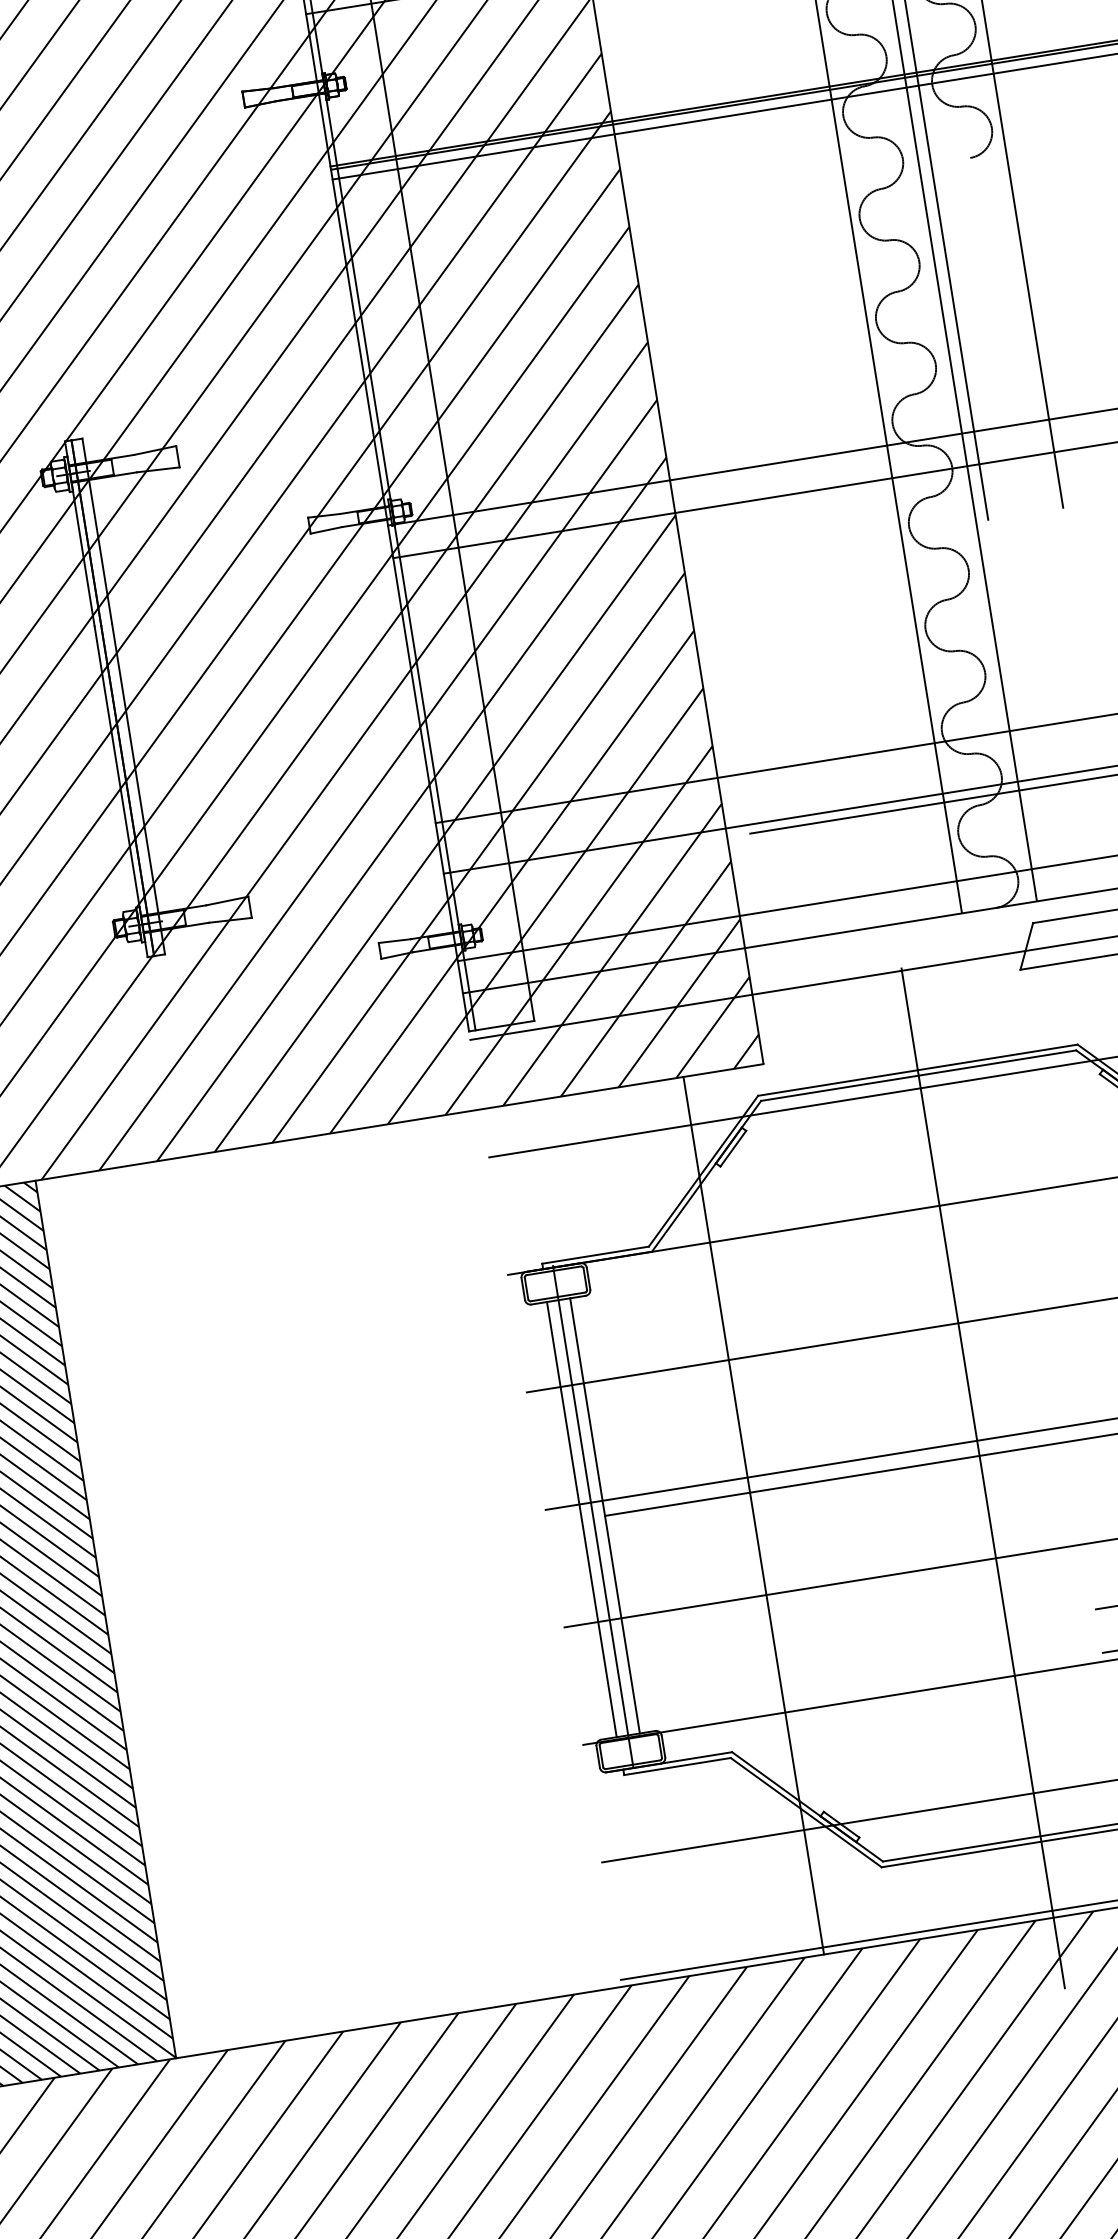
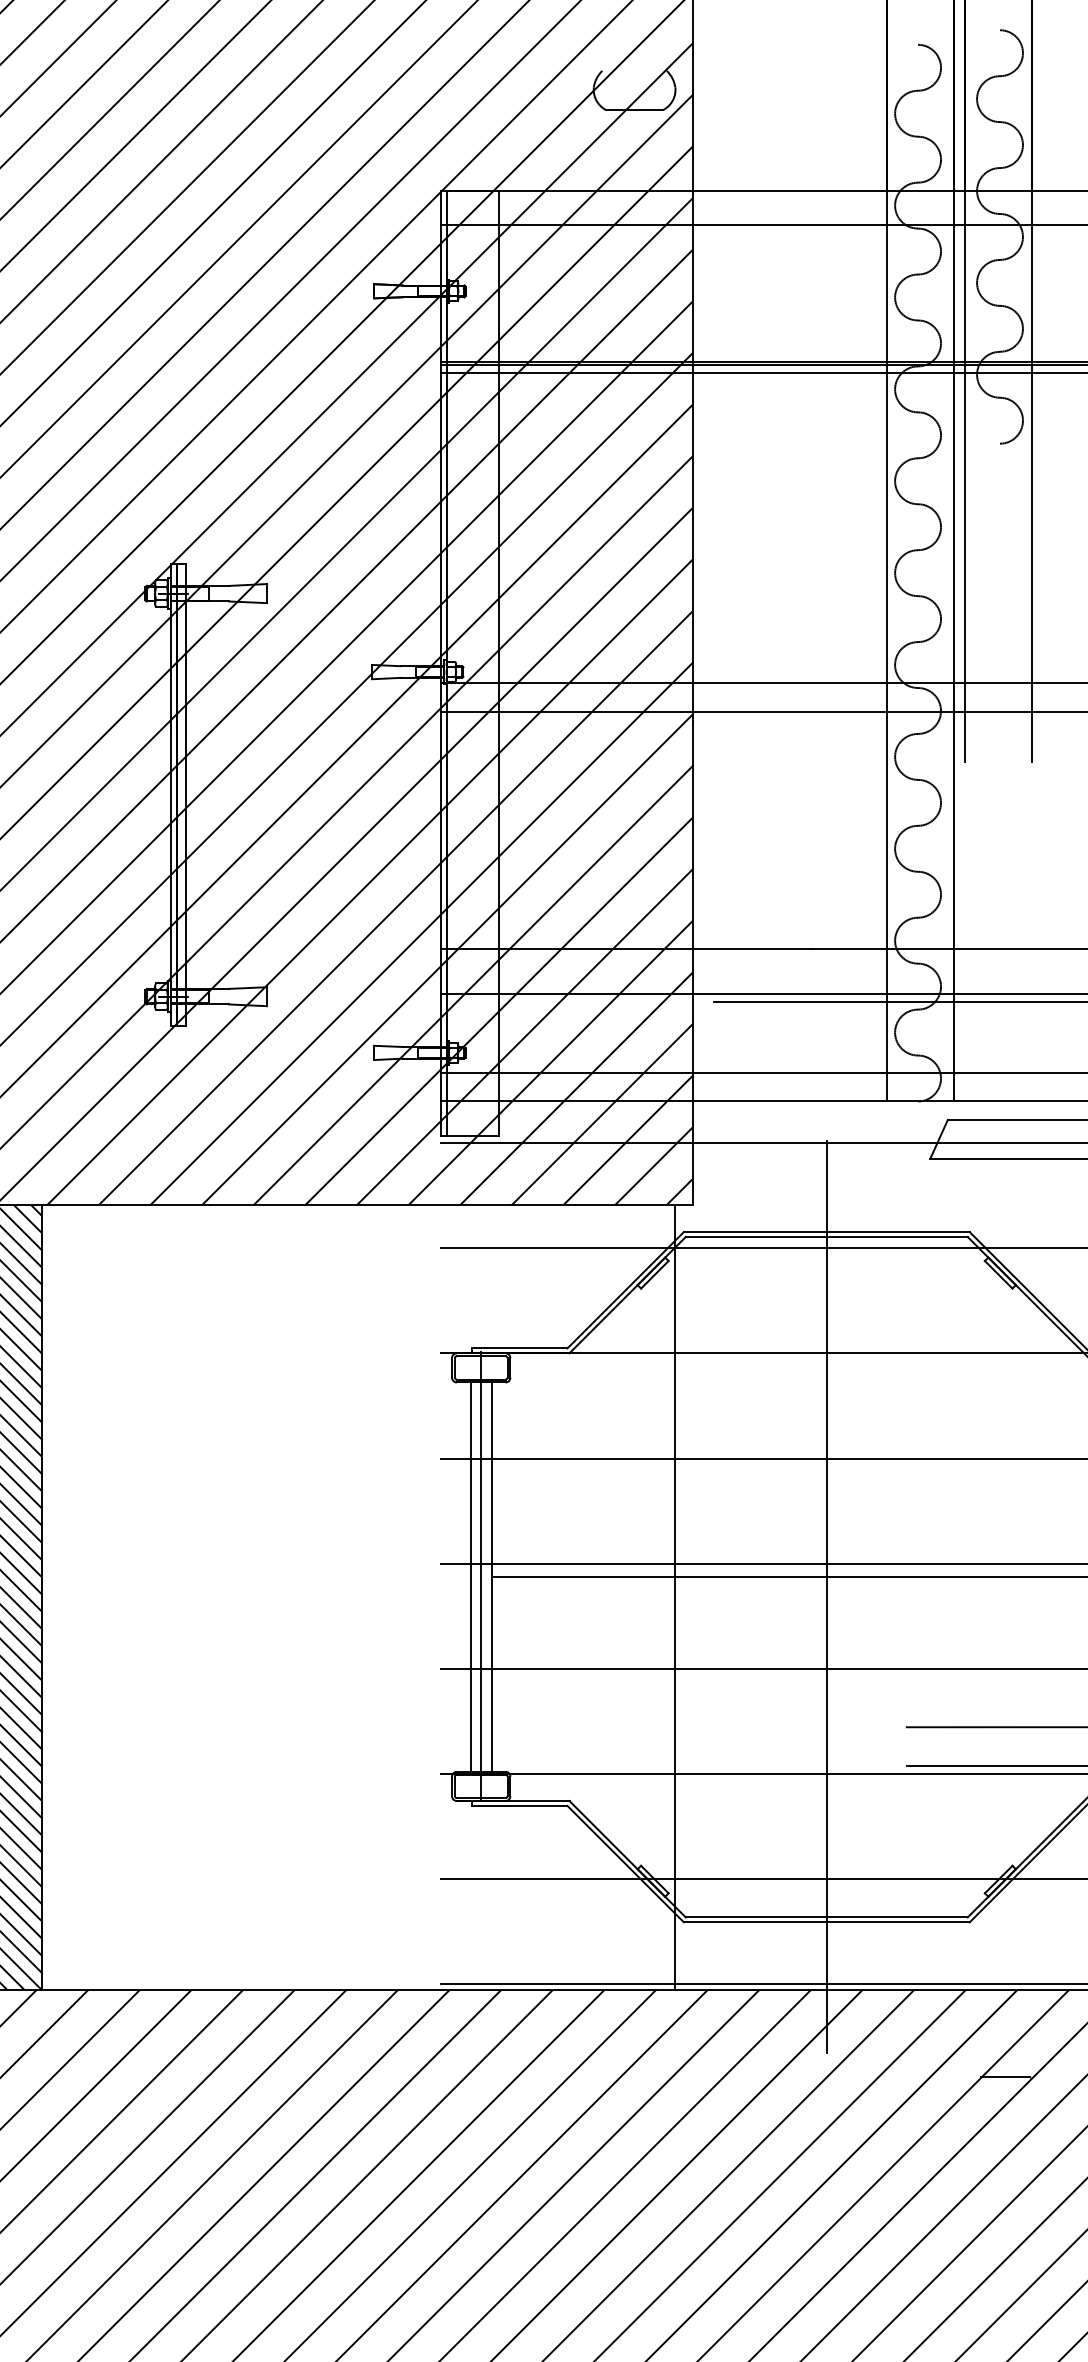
line: (753, 1515) -> (675, 1597), moved

